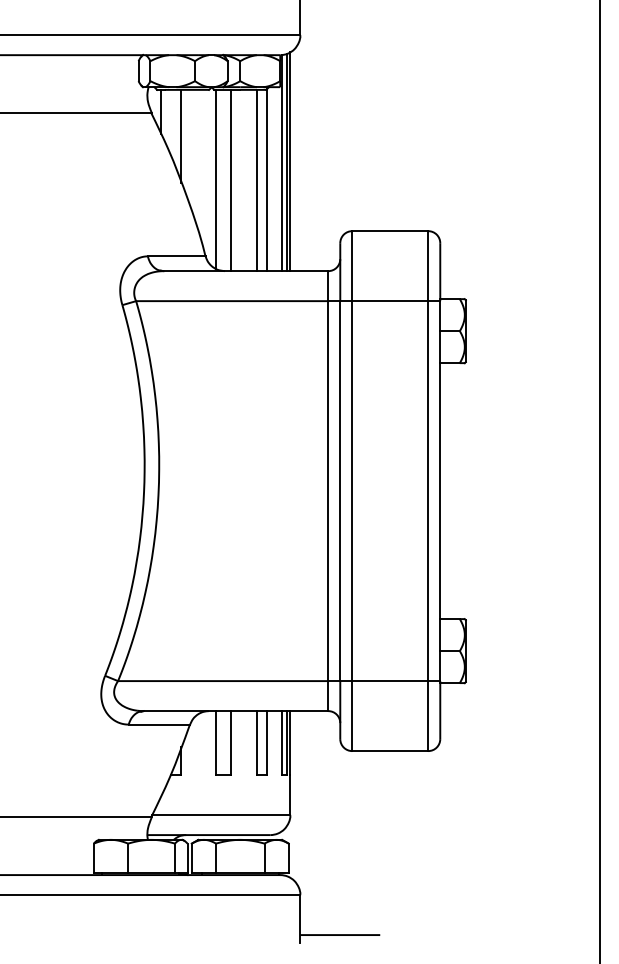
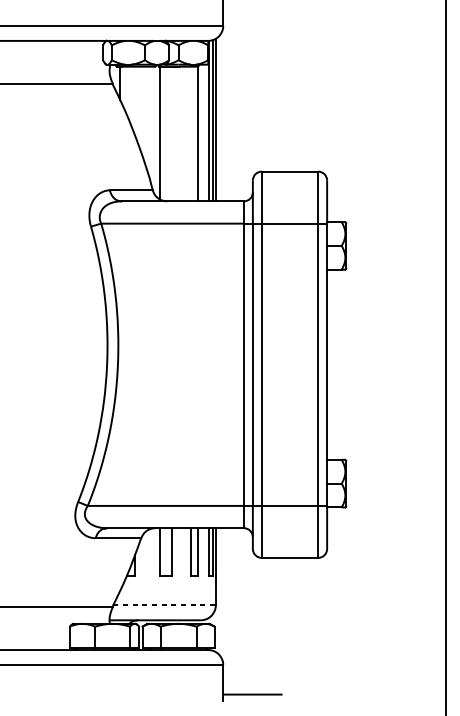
line: (181, 135) -> (134, 100), removed
line: (231, 180) -> (172, 134), removed
line: (256, 180) -> (190, 134), removed
line: (221, 815) -> (164, 605), solid -> dashed

